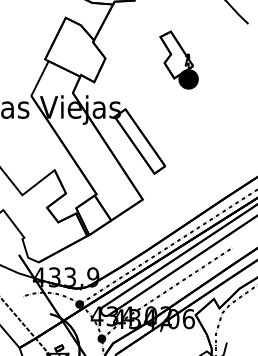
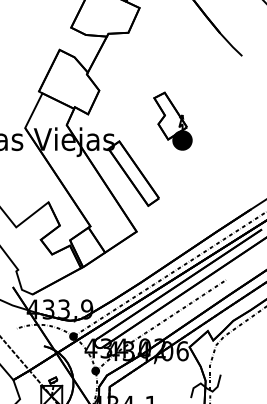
part: (178, 59) -> (172, 120), moved

